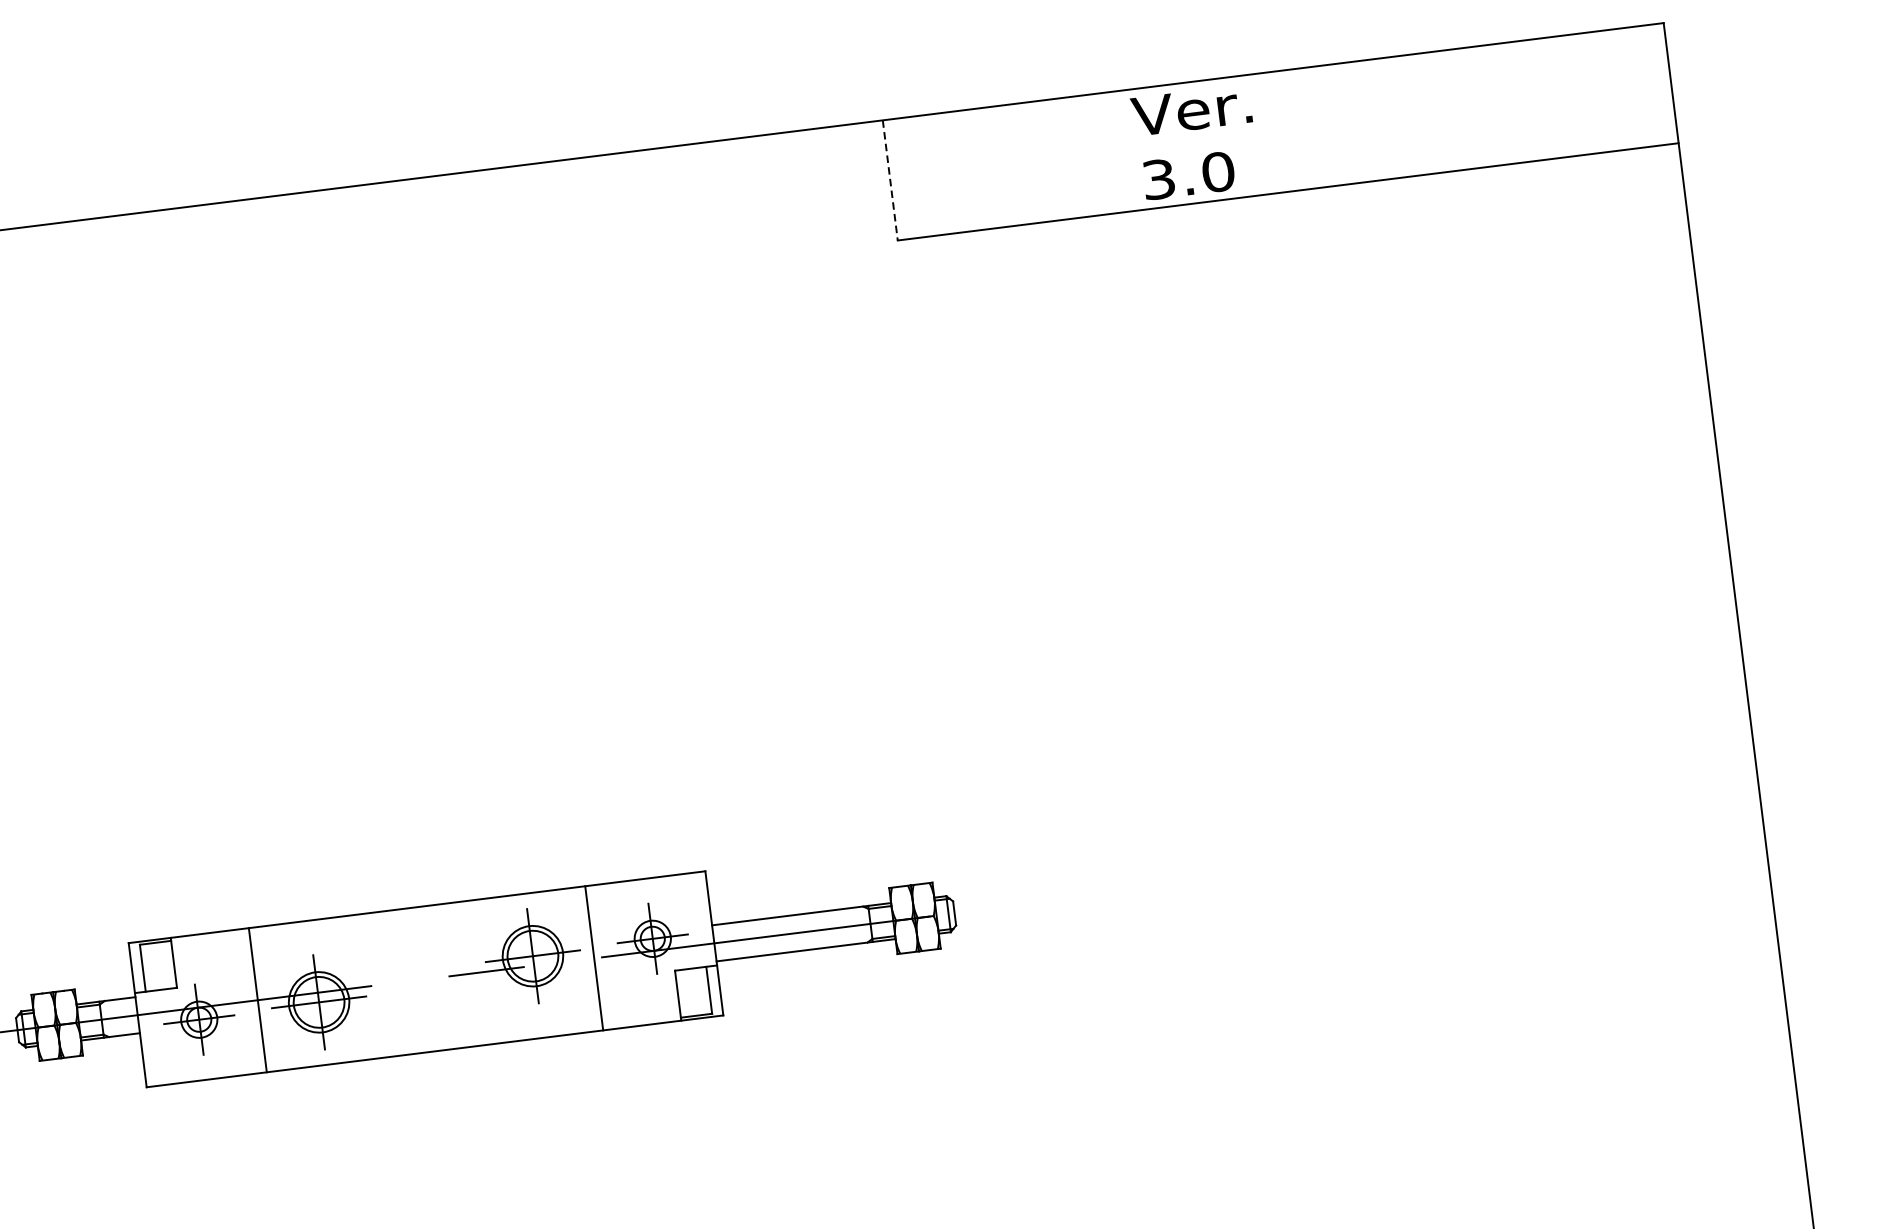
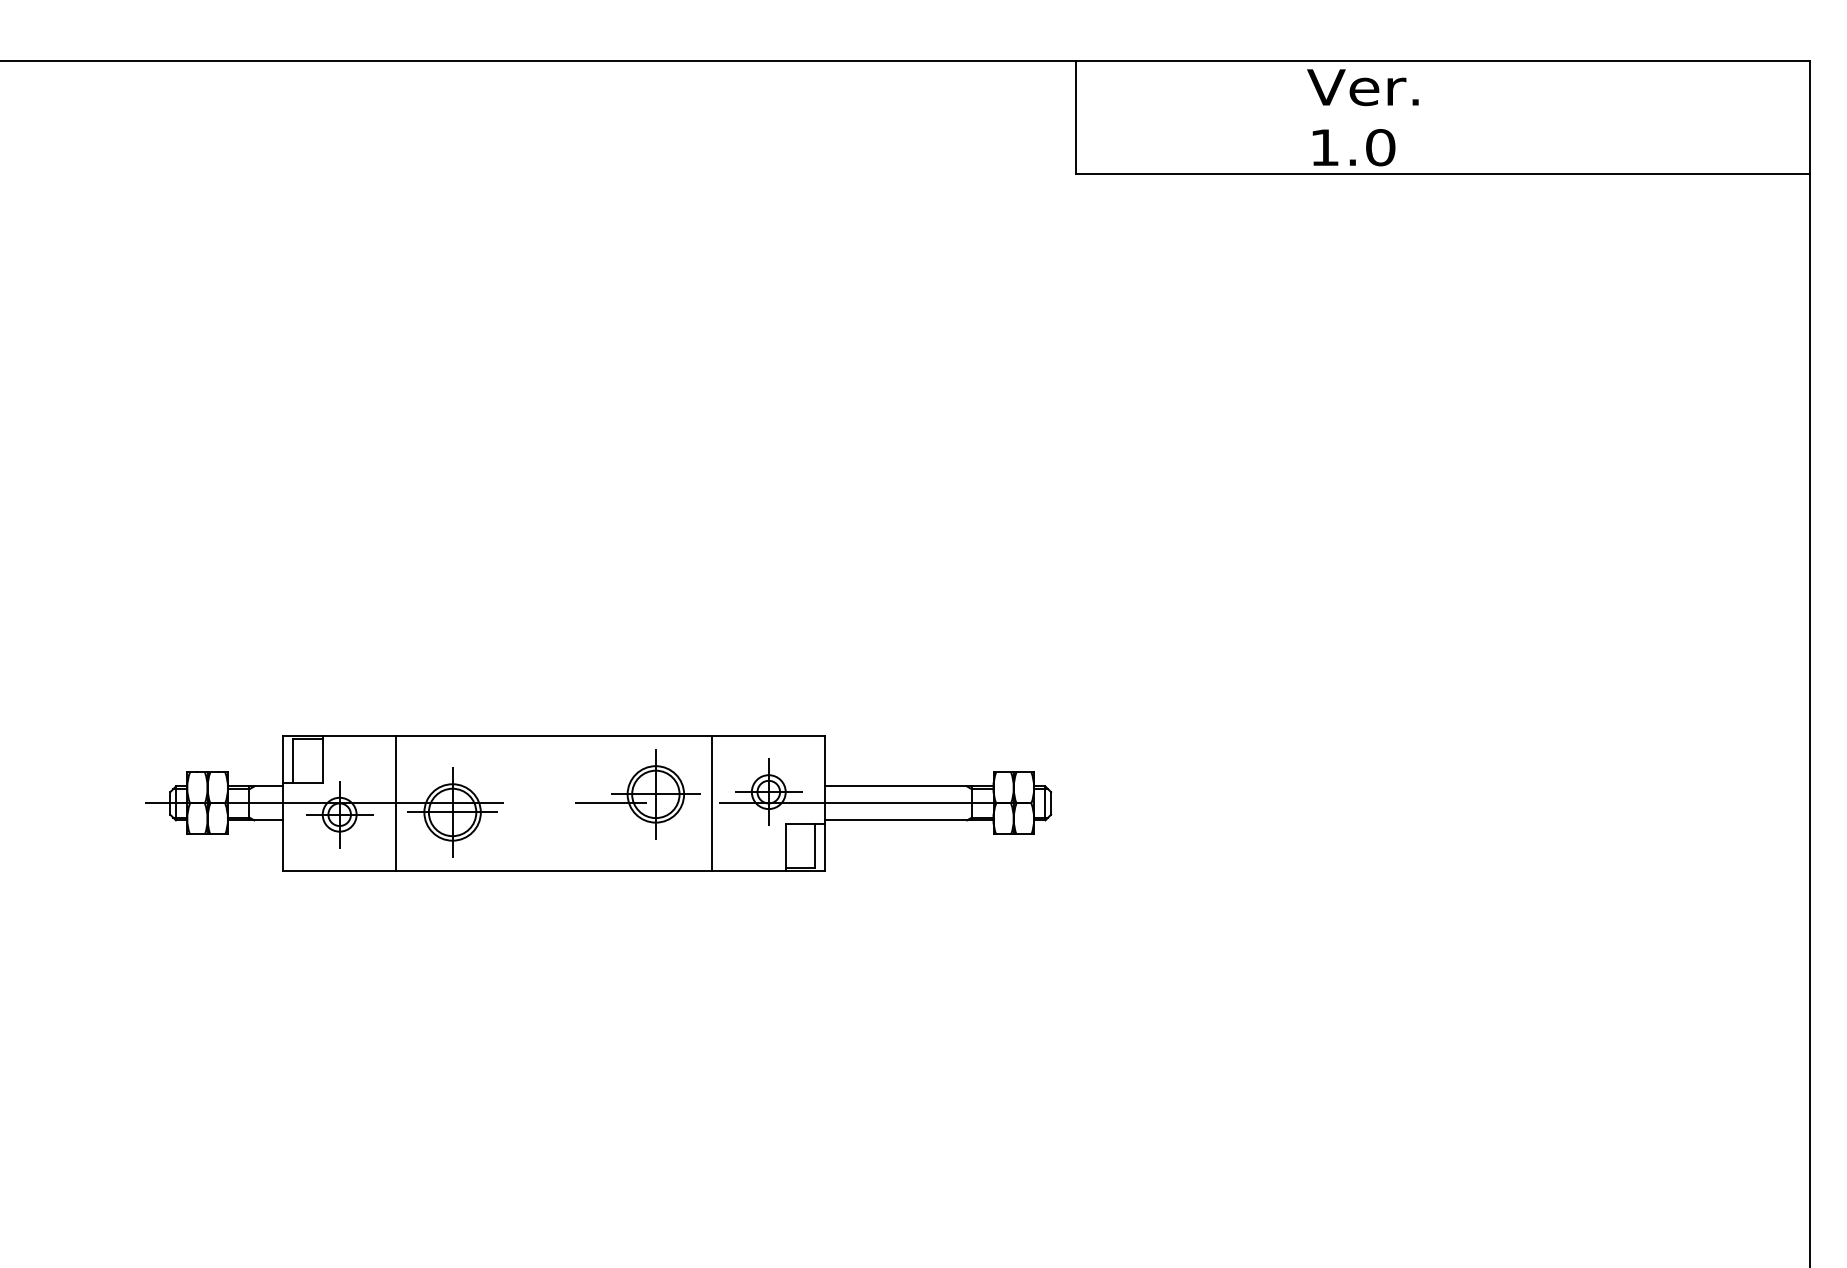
text: (1158, 179) -> (1324, 147), 3.0 -> 1.0
line: (890, 181) -> (1076, 118), dashed -> solid

